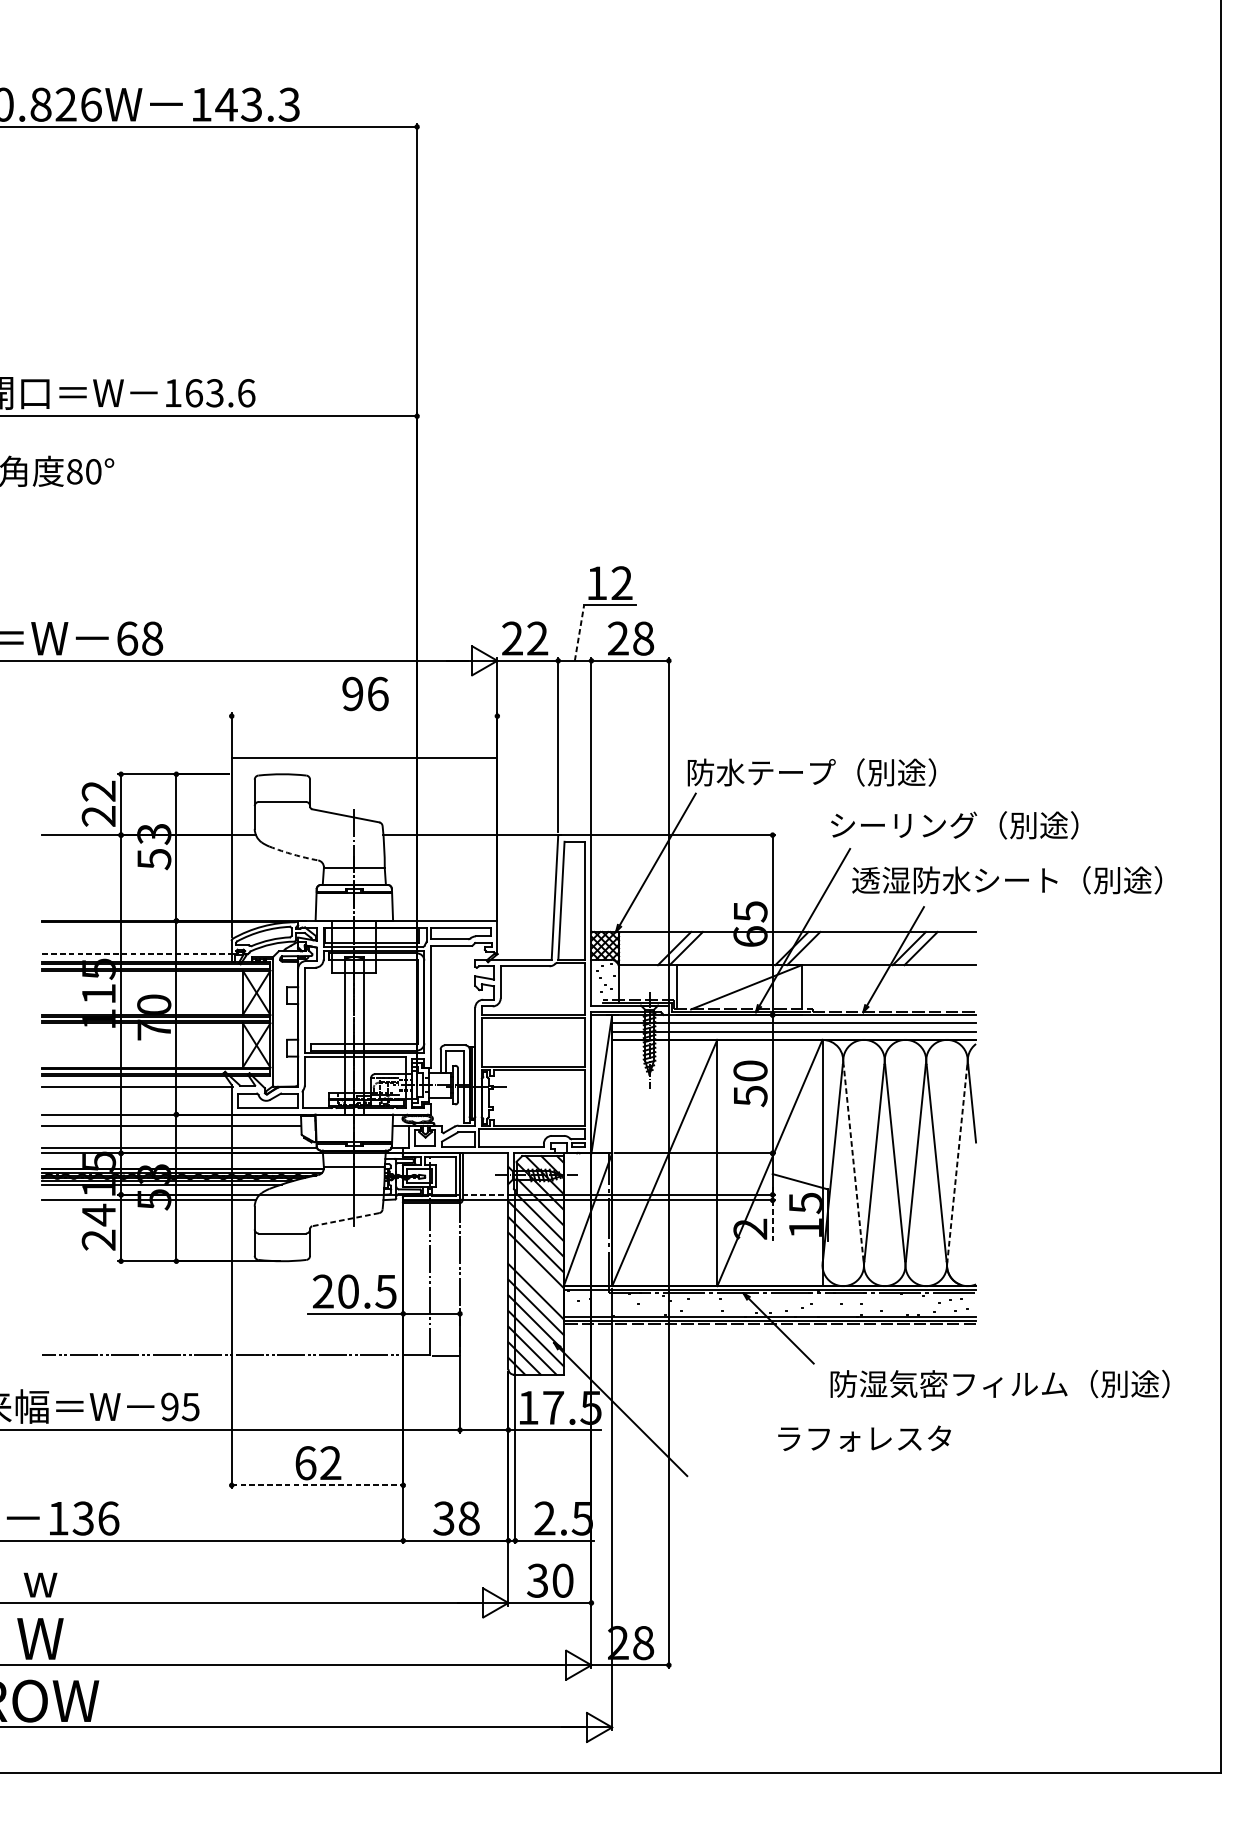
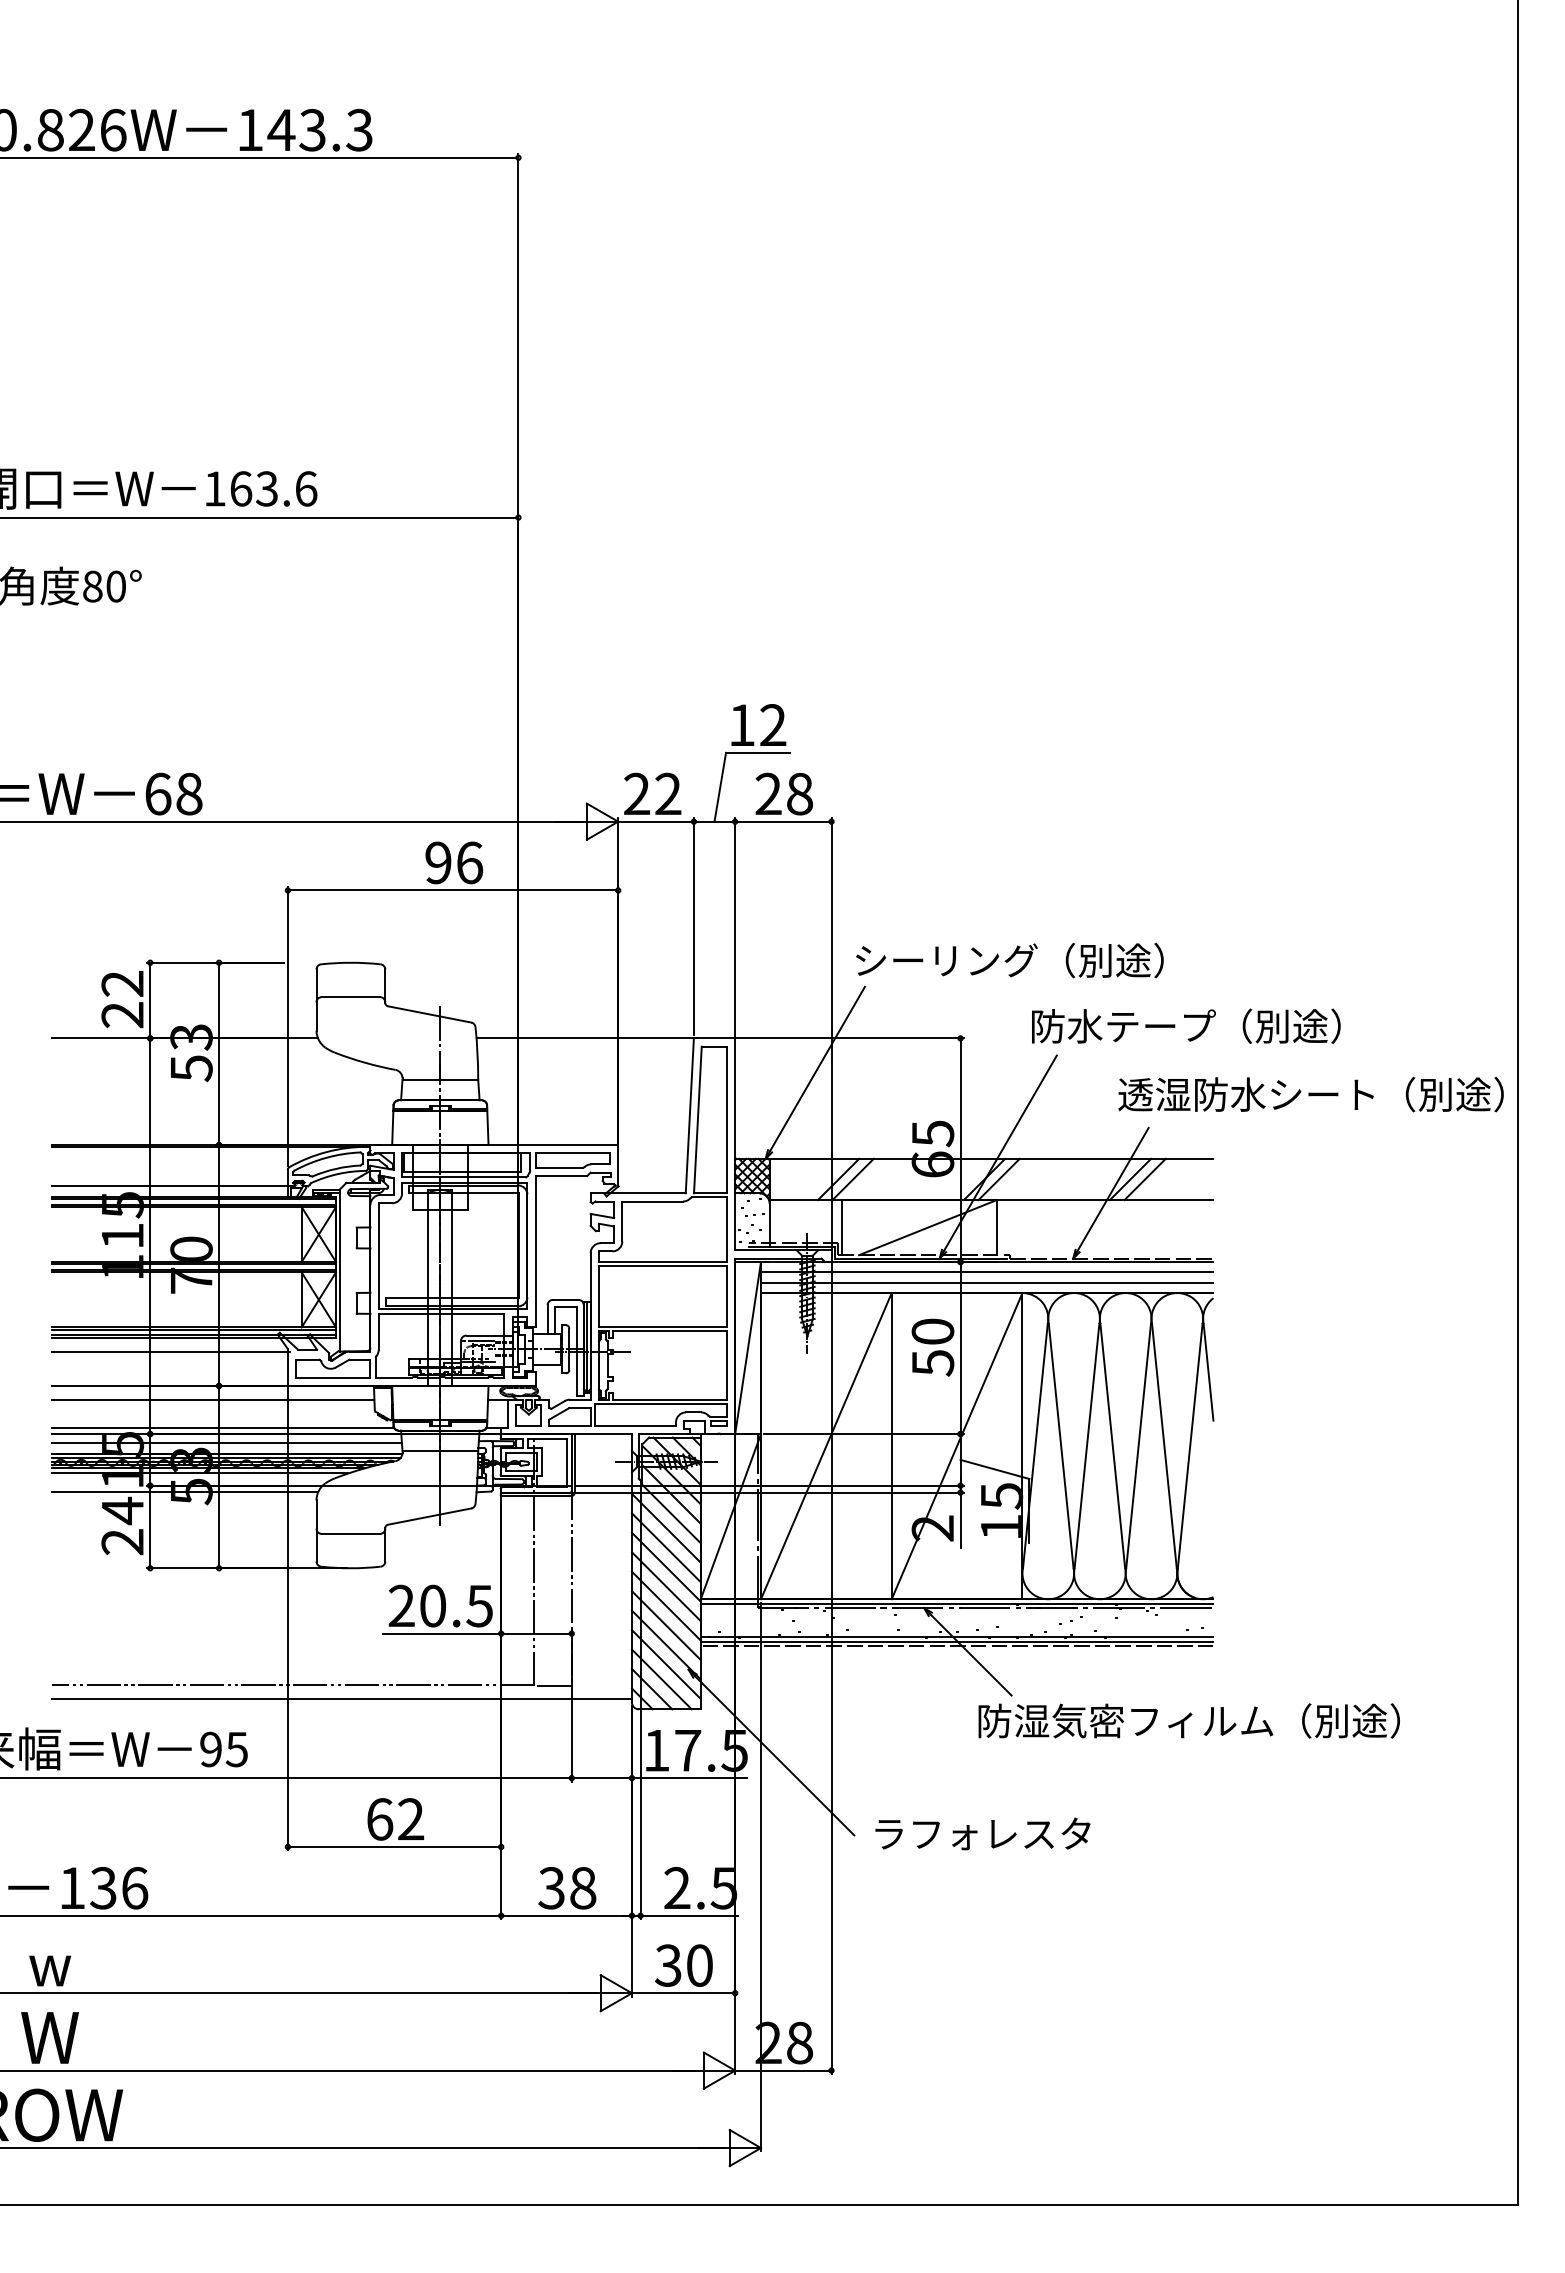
line: (579, 633) -> (720, 787), dashed -> solid
line: (364, 757) -> (452, 890), moved
text: (761, 772) -> (946, 960), 防水テープ（別途） -> シーリング（別途）
text: (903, 825) -> (1123, 1026), シーリング（別途） -> 防水テープ（別途）
arc: (293, 854) -> (364, 1062), dashed -> solid
text: (1006, 880) -> (1310, 1094), moved
line: (137, 954) -> (170, 1186), dashed -> solid
line: (182, 1160) -> (226, 1442), added
line: (853, 1163) -> (1061, 1446), dashed -> solid
line: (957, 1163) -> (1190, 1446), dashed -> solid
line: (486, 1194) -> (604, 1485), dashed -> solid
line: (345, 1219) -> (429, 1516), dashed -> solid
line: (772, 1222) -> (960, 1520), dashed -> solid
line: (535, 1275) -> (665, 1586), added
line: (274, 1366) -> (341, 1699), added
text: (999, 1383) -> (1188, 1720), moved
text: (864, 1438) -> (982, 1833), moved
line: (317, 1484) -> (394, 1846), dashed -> solid

